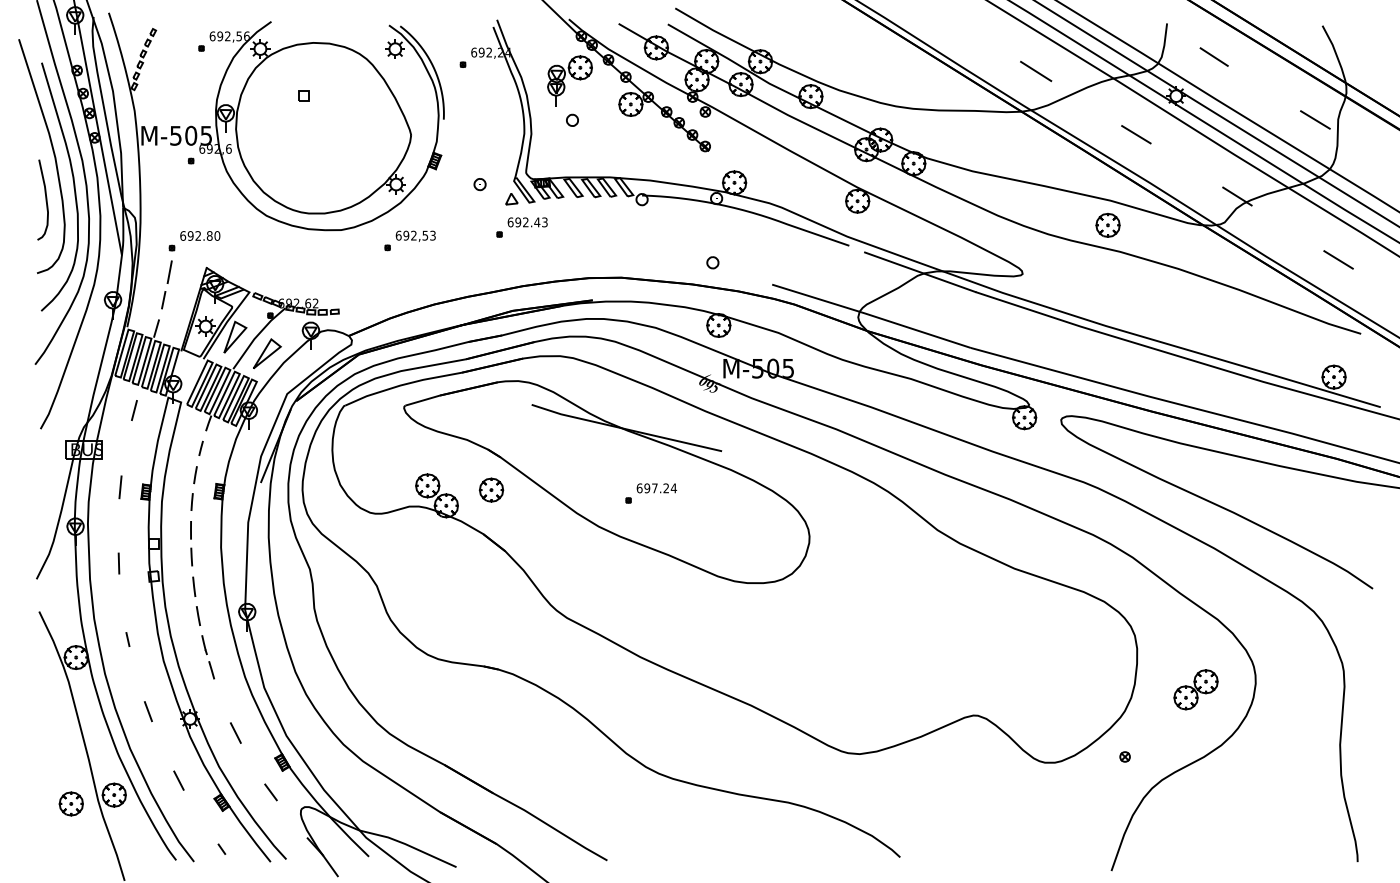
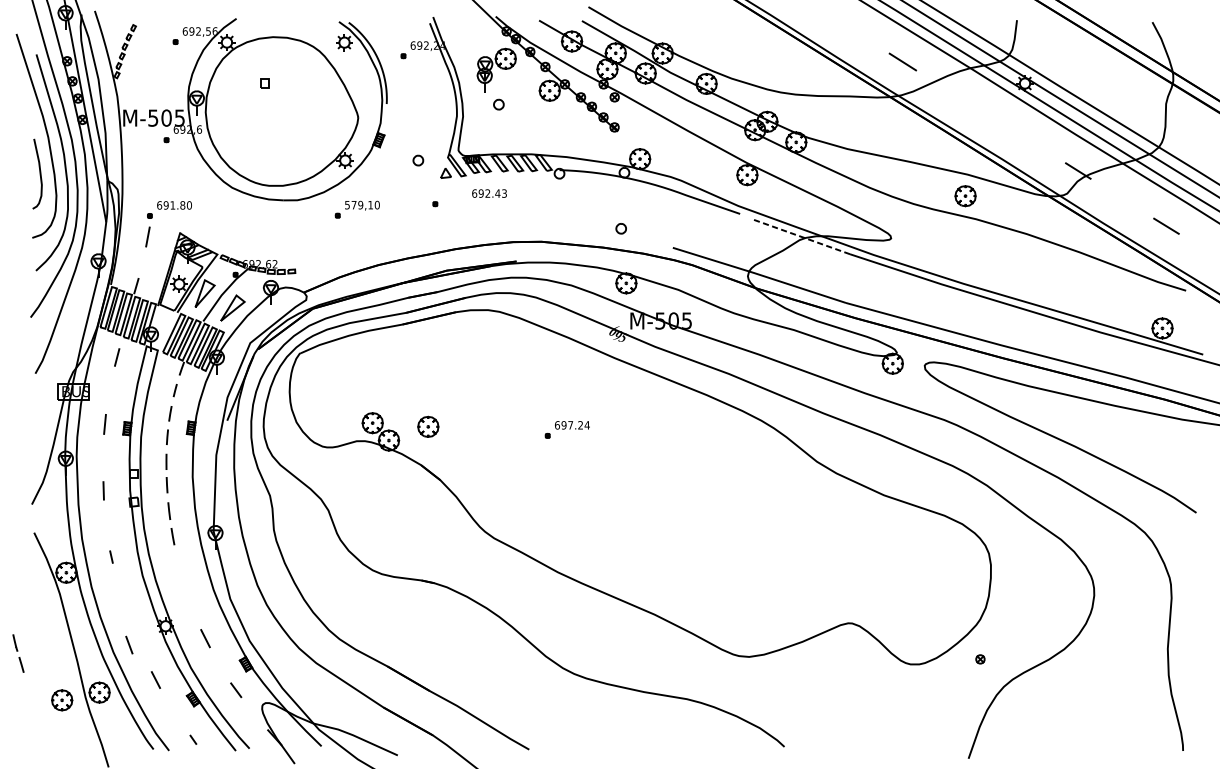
line: (1213, 56) -> (1057, 49), removed
line: (1315, 119) -> (1146, 103), removed
line: (1136, 134) -> (990, 116), removed
text: (527, 222) -> (489, 193), moved
text: (197, 235) -> (172, 204), 692.80 -> 691.80
text: (415, 235) -> (362, 204), 692,53 -> 579,10
line: (920, 272) -> (802, 237), solid -> dashed
line: (163, 300) -> (142, 261), removed
part: (606, 482) -> (528, 420), removed
part: (207, 657) -> (17, 653), moved
part: (1195, 689) -> (1041, 600), removed
line: (148, 711) -> (129, 645), moved

